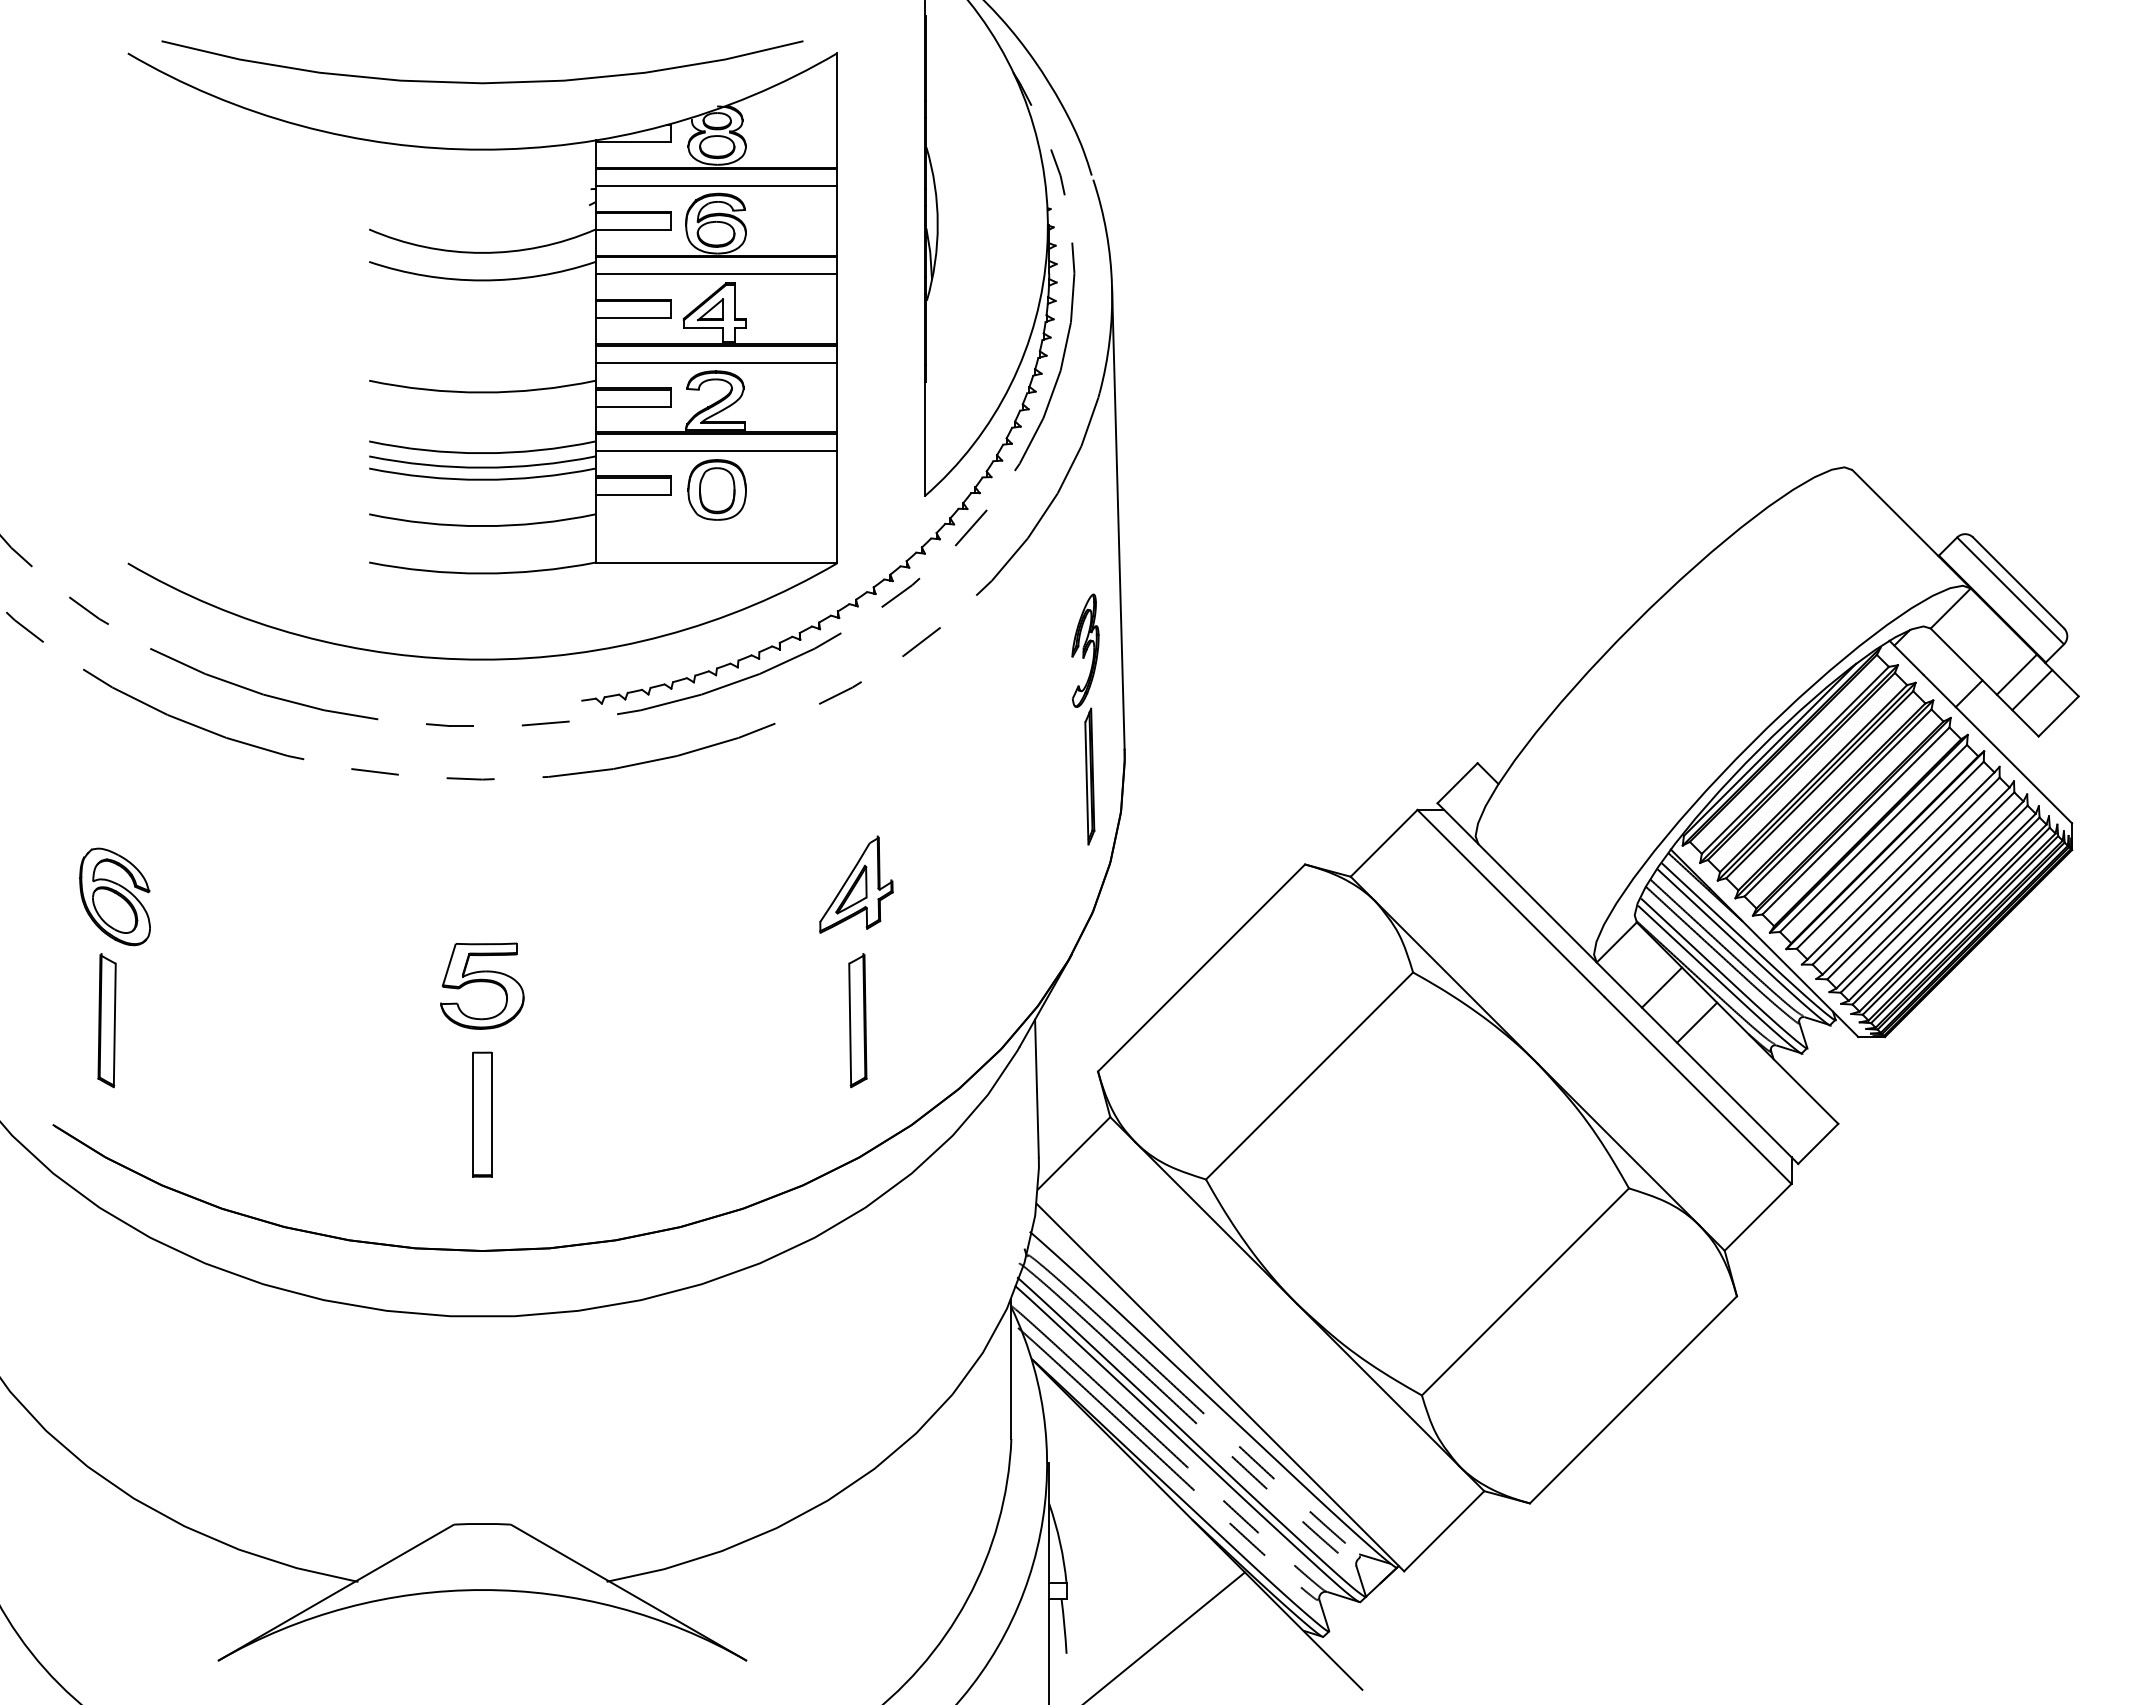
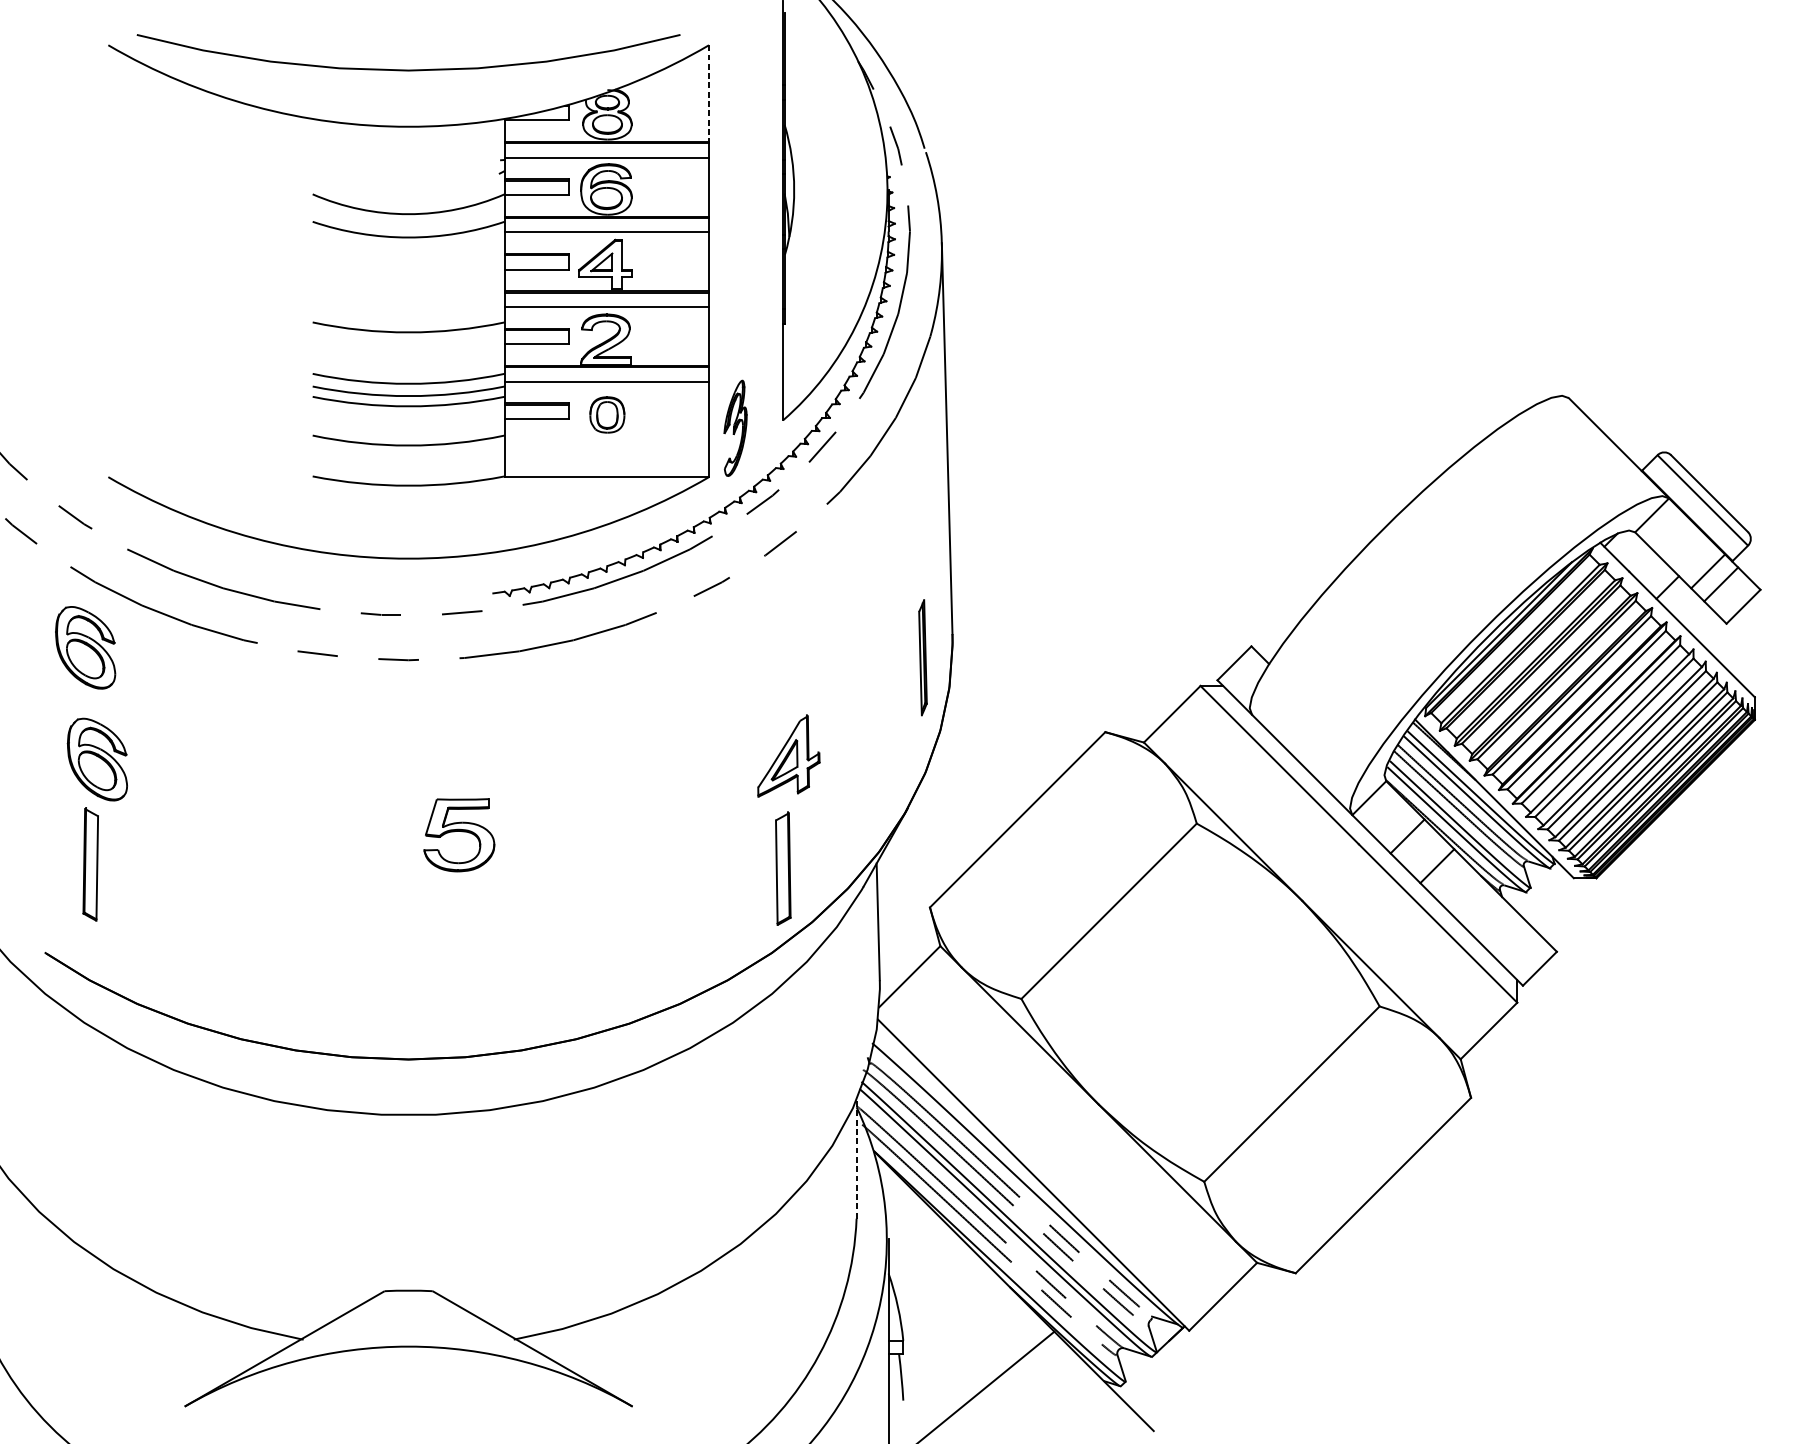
line: (837, 111) -> (709, 94), solid -> dashed
part: (716, 489) -> (606, 414), size x0.7
part: (1085, 650) -> (735, 428), moved
part: (100, 764) -> (85, 647), added
part: (856, 884) -> (788, 755), moved
part: (482, 985) -> (459, 834), moved
part: (857, 1020) -> (783, 868), moved
part: (482, 1114) -> (408, 943), removed
line: (1011, 1368) -> (856, 1159), solid -> dashed

